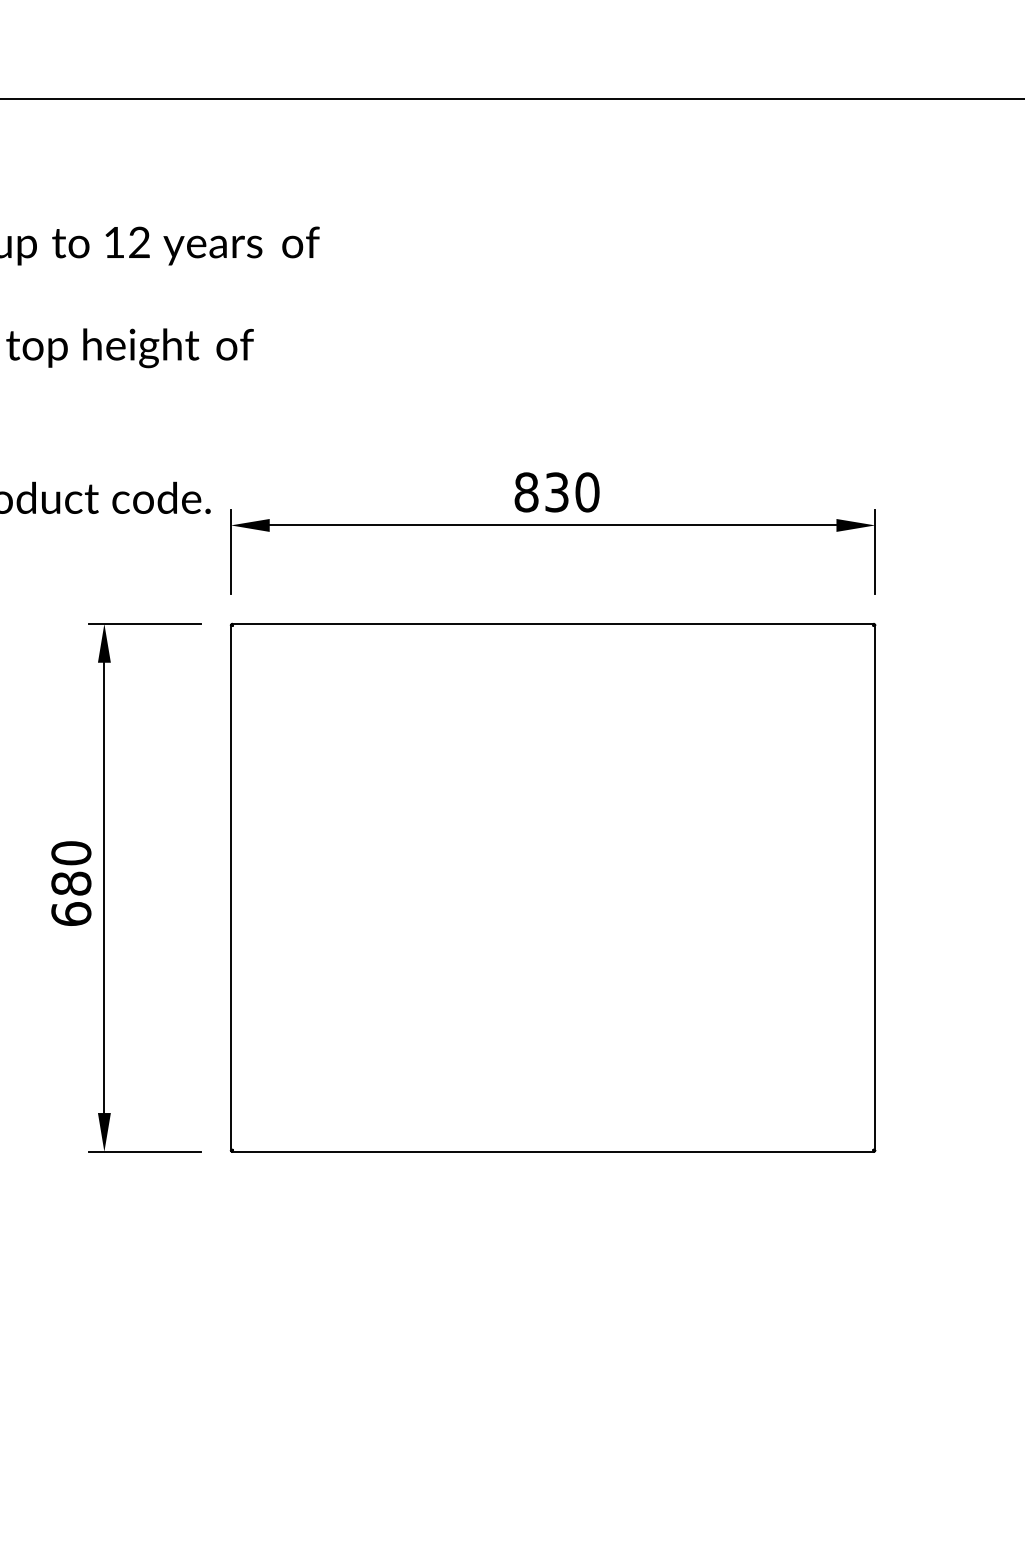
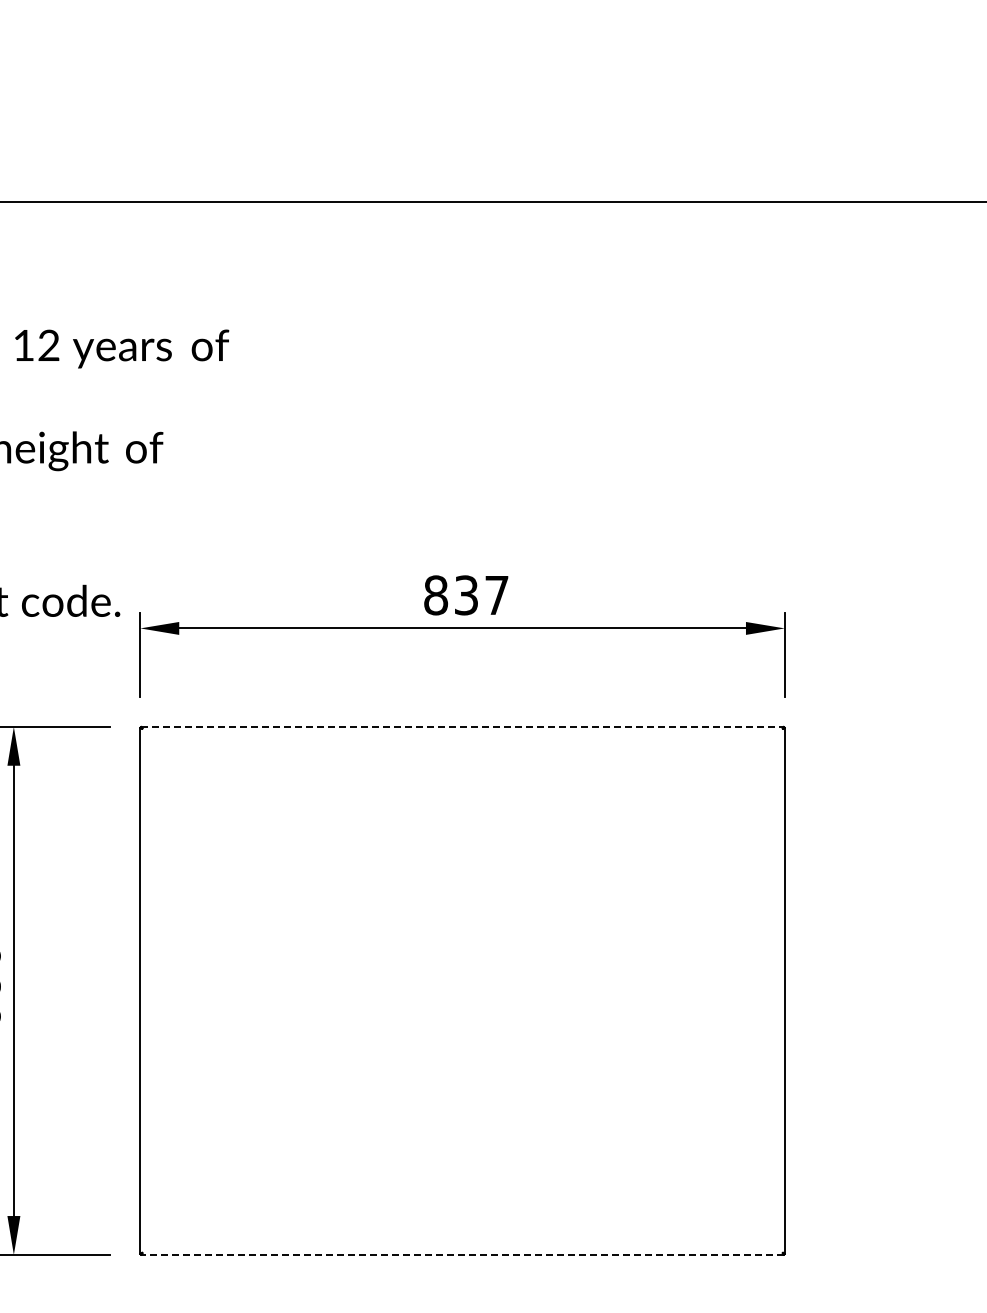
text: (587, 492) -> (496, 595), 830 -> 837
line: (553, 623) -> (462, 726), solid -> dashed
line: (552, 1151) -> (461, 1254), solid -> dashed

